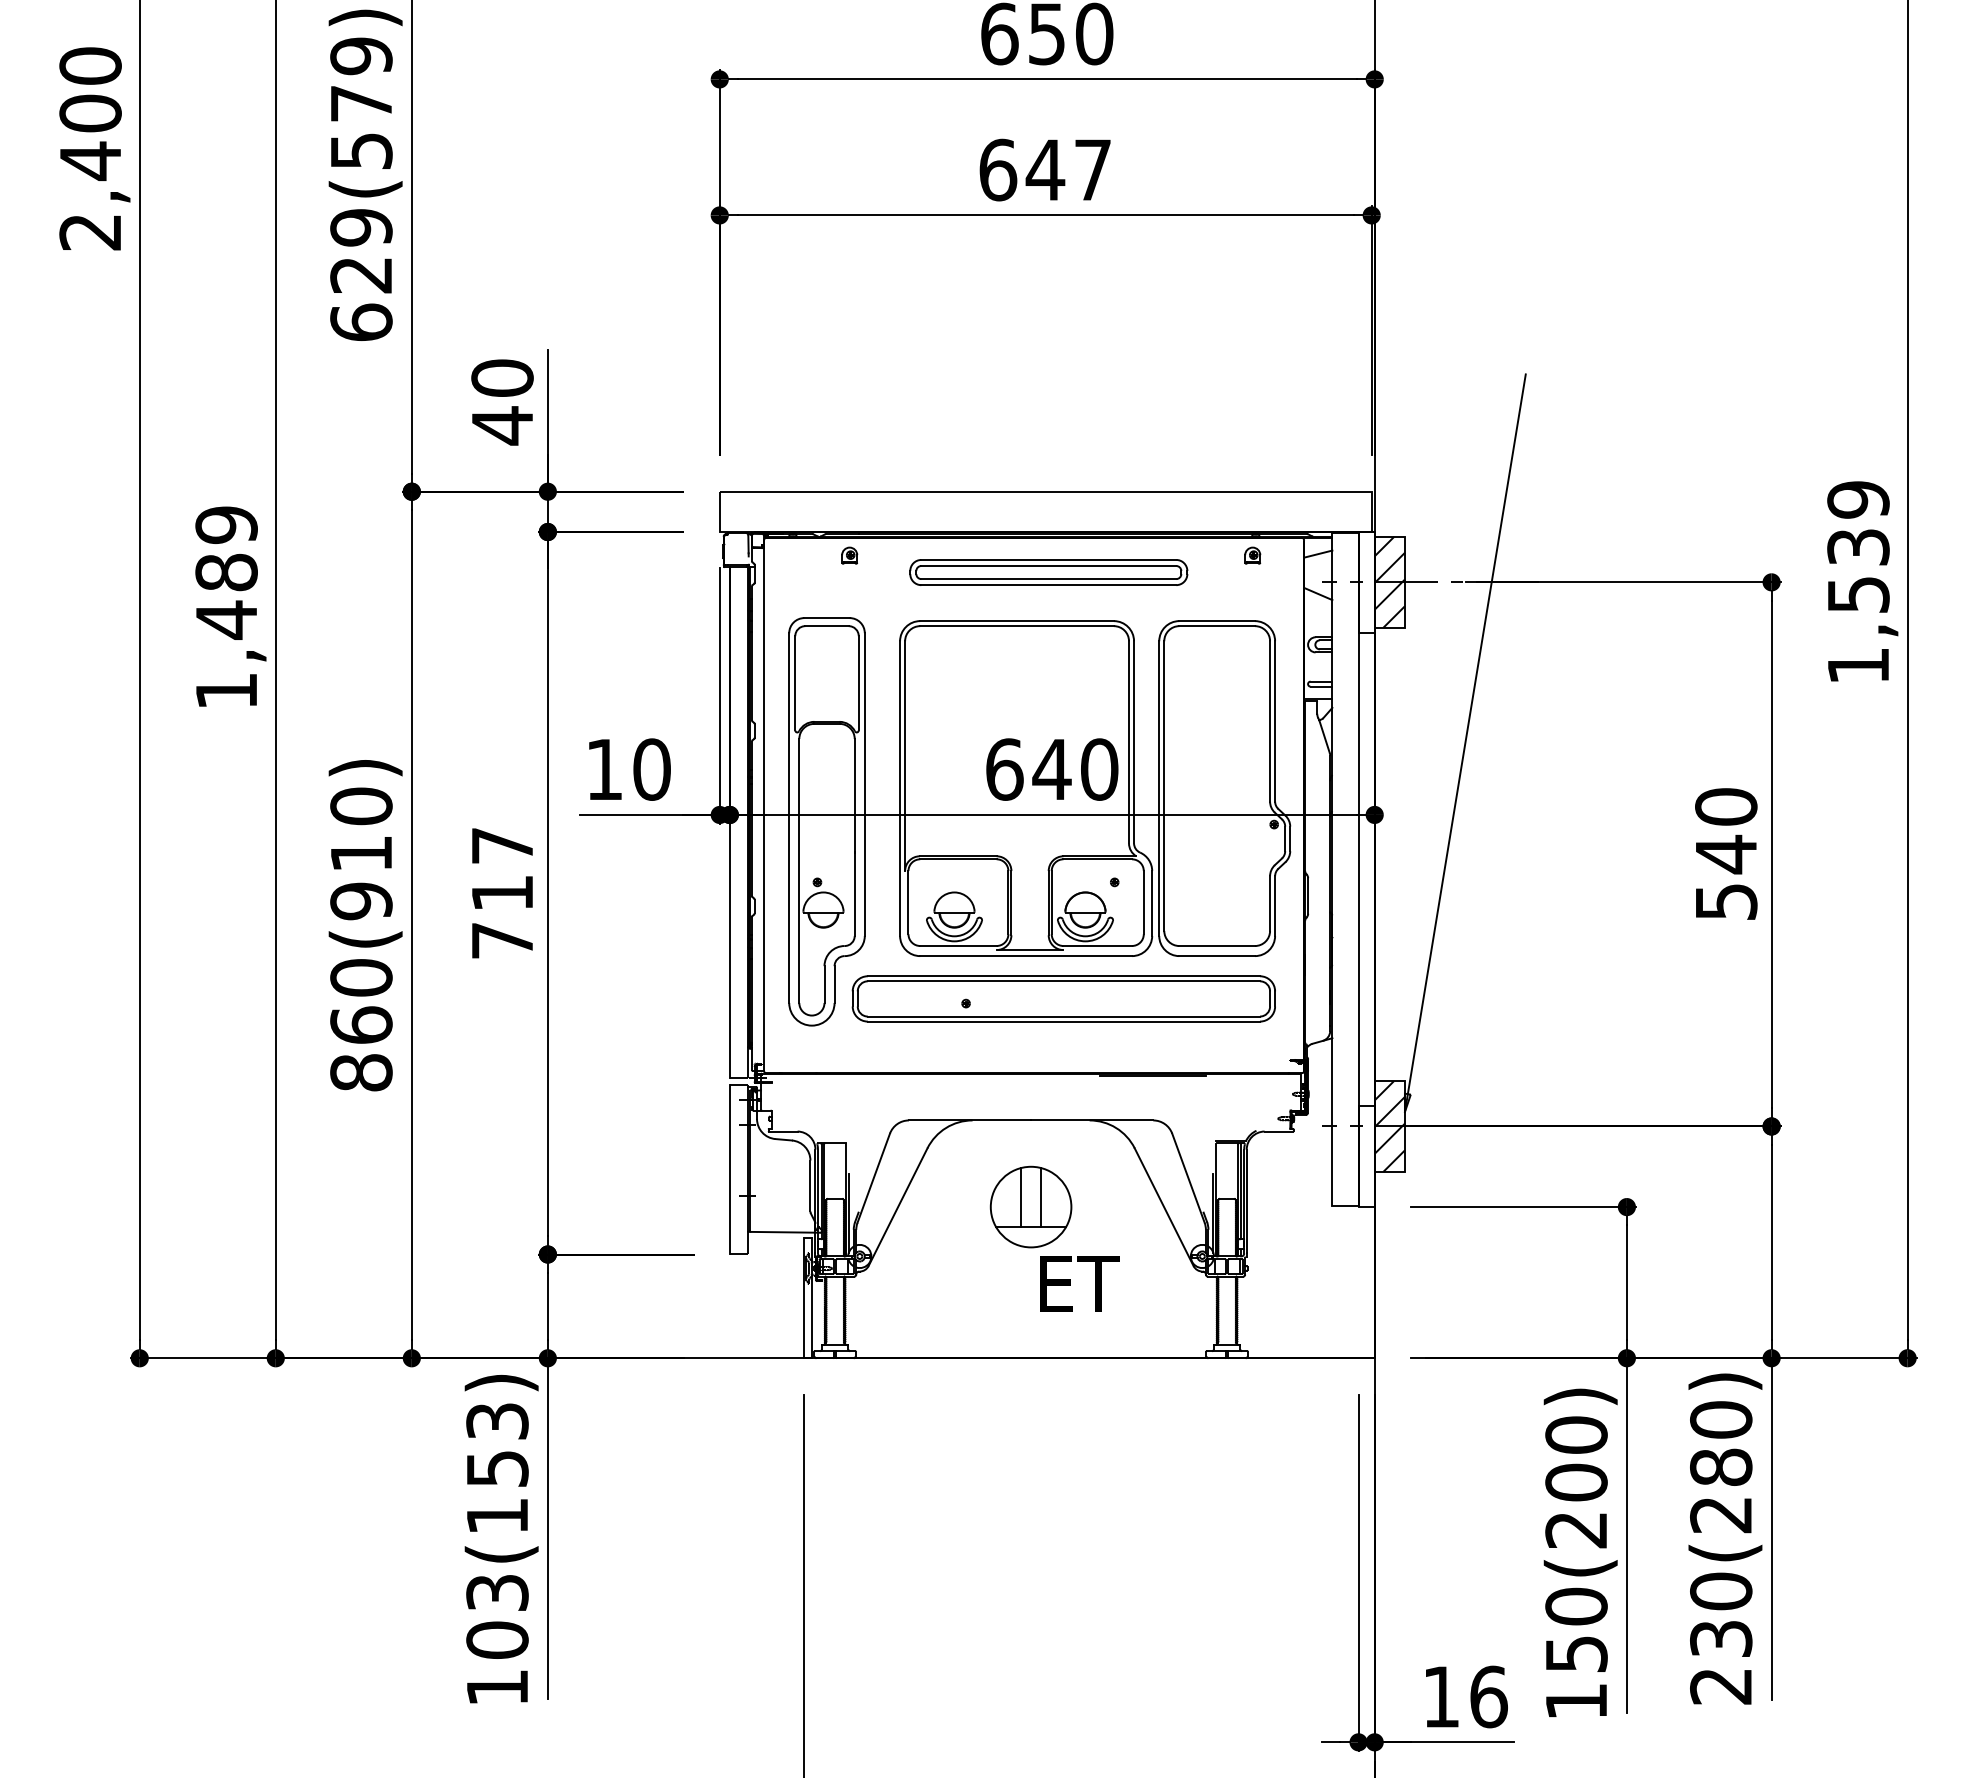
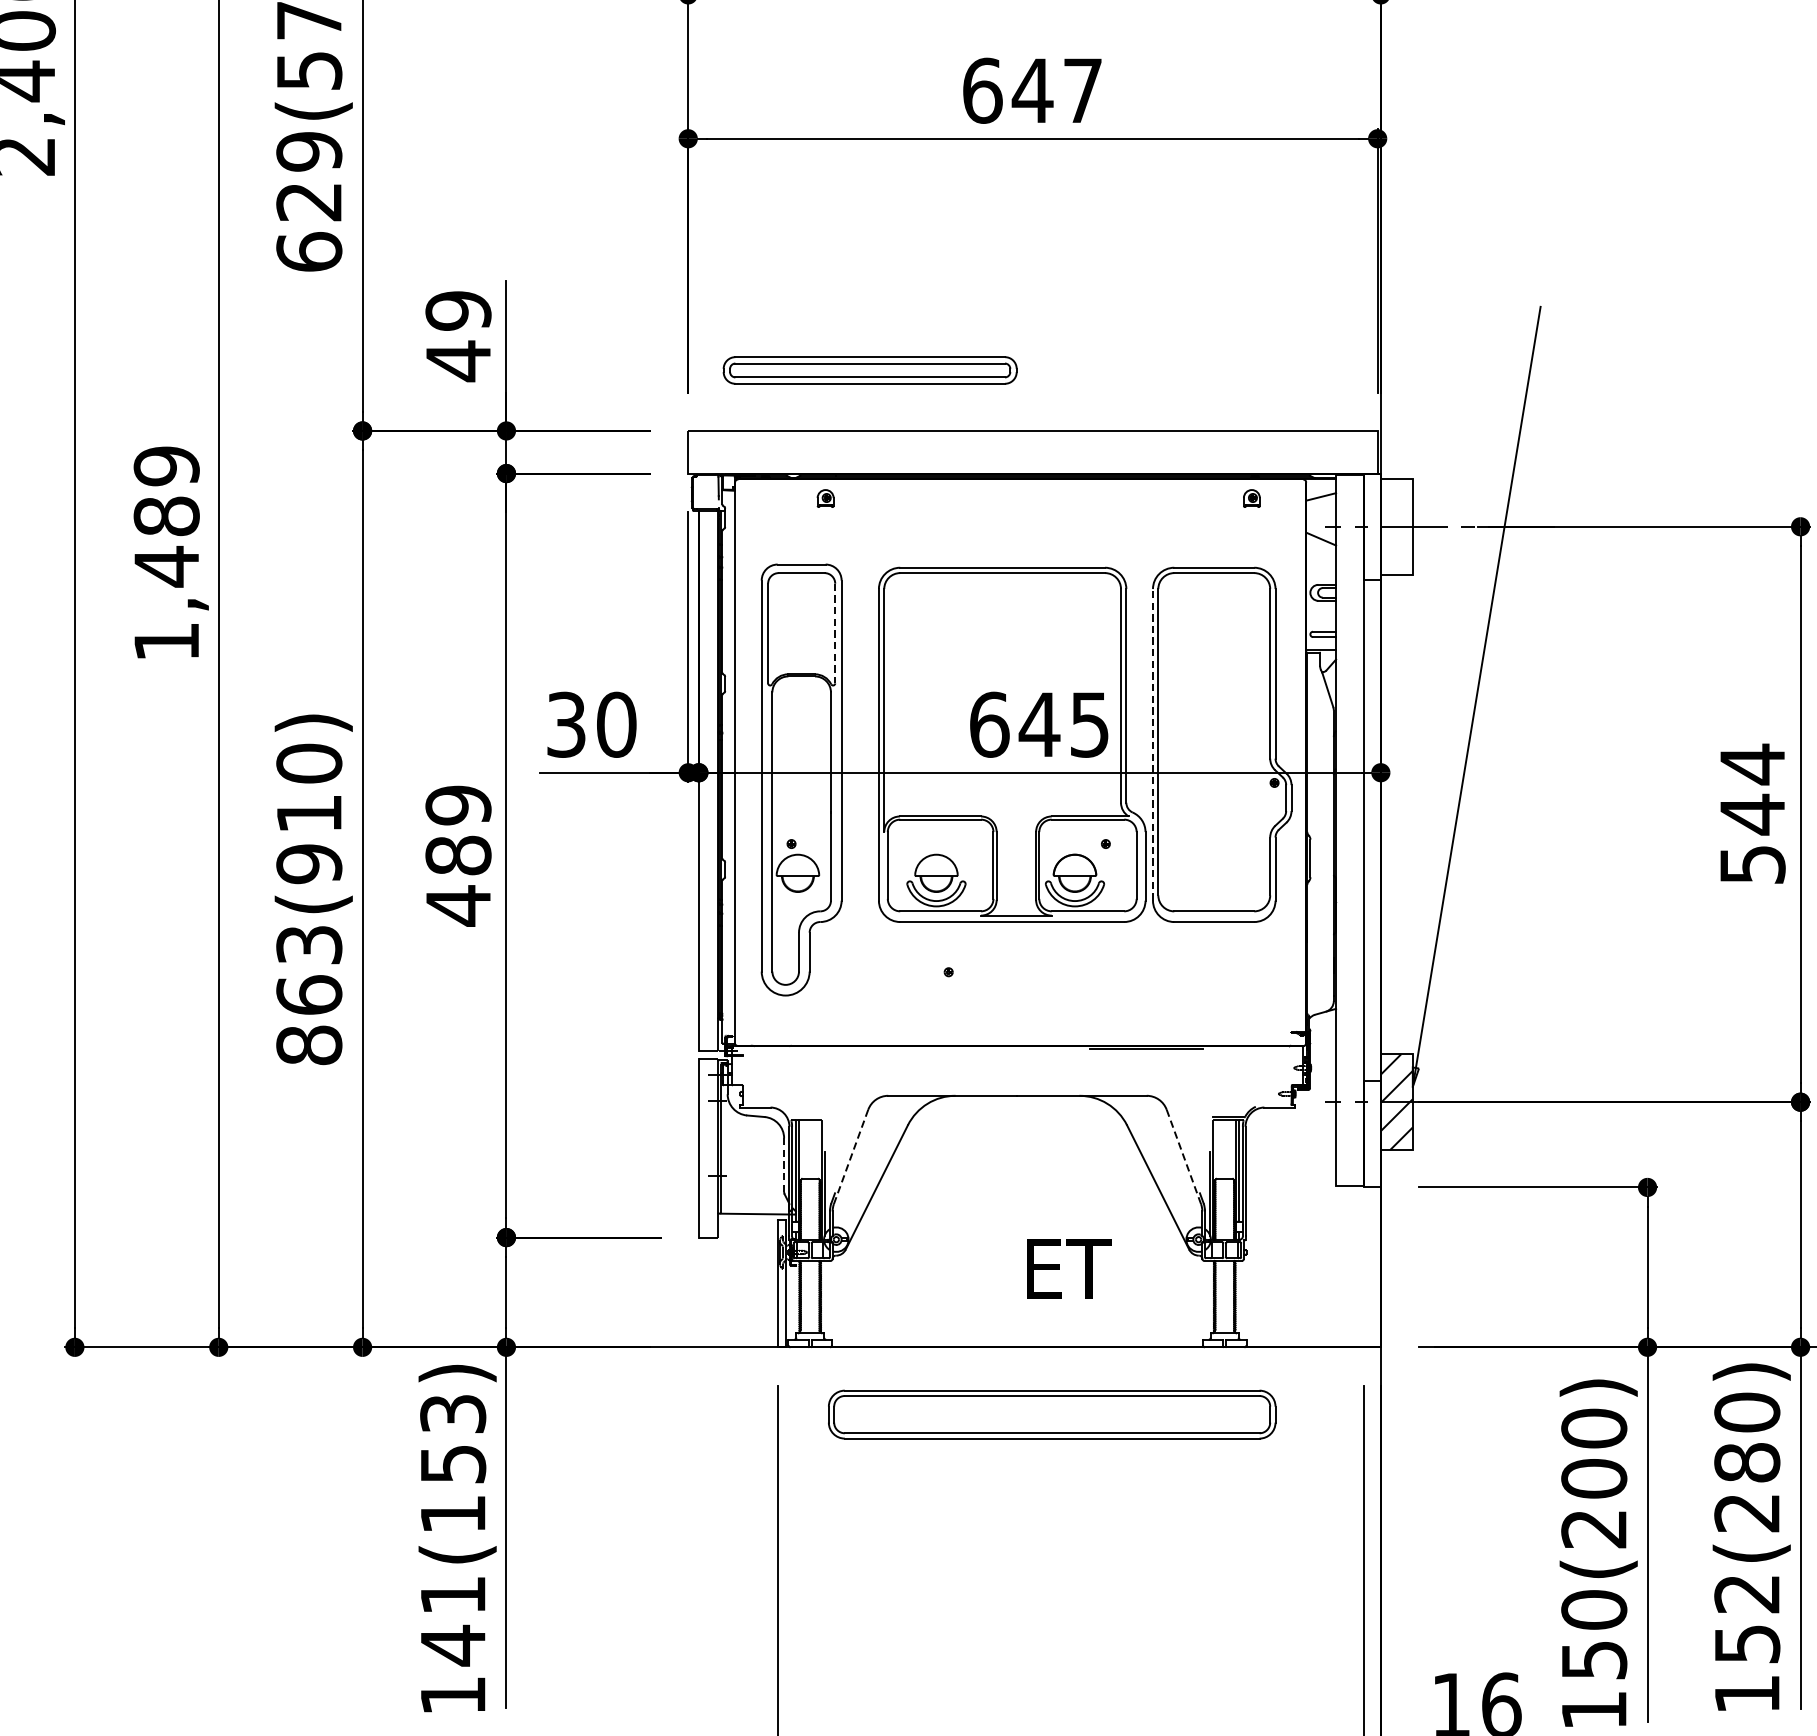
text: (502, 378) -> (458, 311), 40 -> 49
part: (1048, 572) -> (869, 370), moved
hatch: (1389, 582) -> (1396, 526), removed
line: (858, 683) -> (834, 633), solid -> dashed
text: (604, 769) -> (566, 724), 10 -> 30
text: (1099, 769) -> (1089, 724), 640 -> 645
line: (1159, 788) -> (1153, 744), solid -> dashed
text: (1726, 806) -> (1752, 763), 540 -> 544
text: (502, 893) -> (458, 855), 717 -> 489
text: (361, 977) -> (309, 944), 860(910) -> 863(910)
part: (1063, 998) -> (1051, 1414), moved
line: (873, 1177) -> (850, 1156), solid -> dashed
line: (1188, 1177) -> (1183, 1156), solid -> dashed
line: (810, 1185) -> (784, 1164), solid -> dashed
part: (1030, 1206) -> (1016, 1186), removed
text: (497, 1617) -> (453, 1621), 103(153) -> 141(153)
text: (1721, 1638) -> (1747, 1643), 230(280) -> 152(280)

